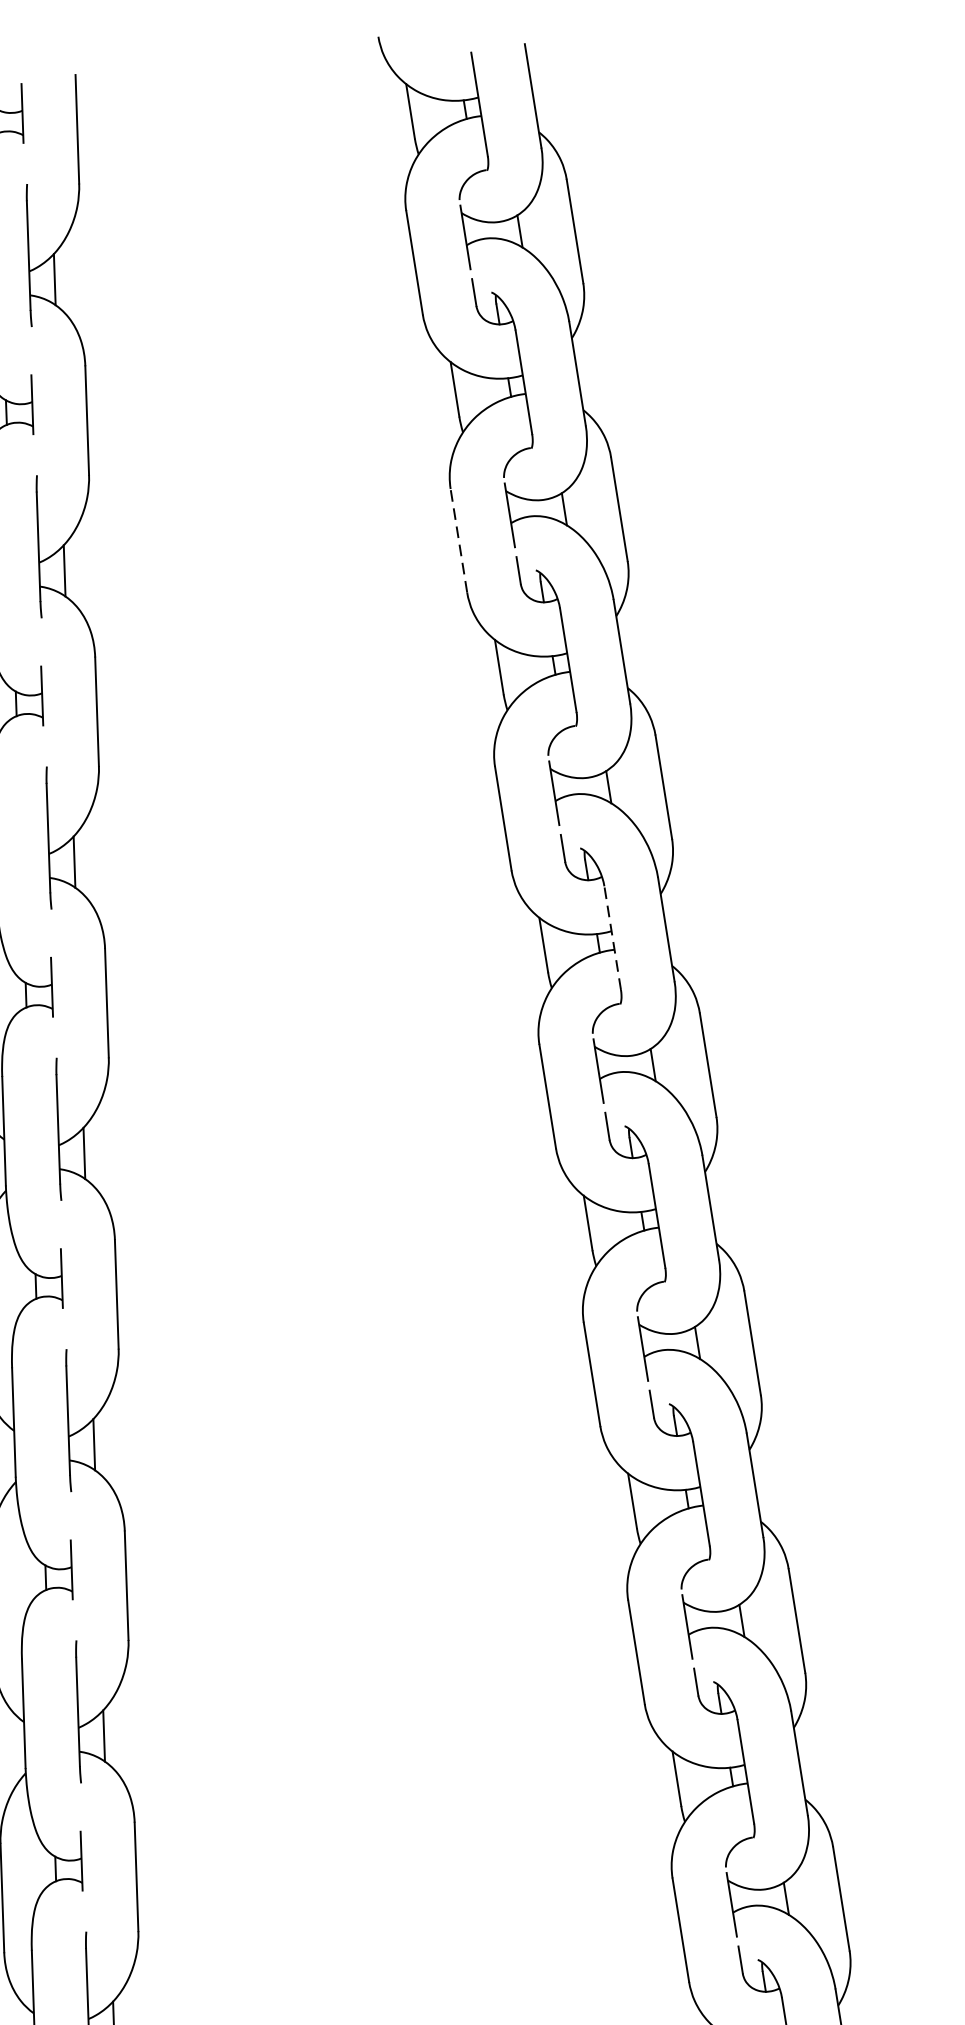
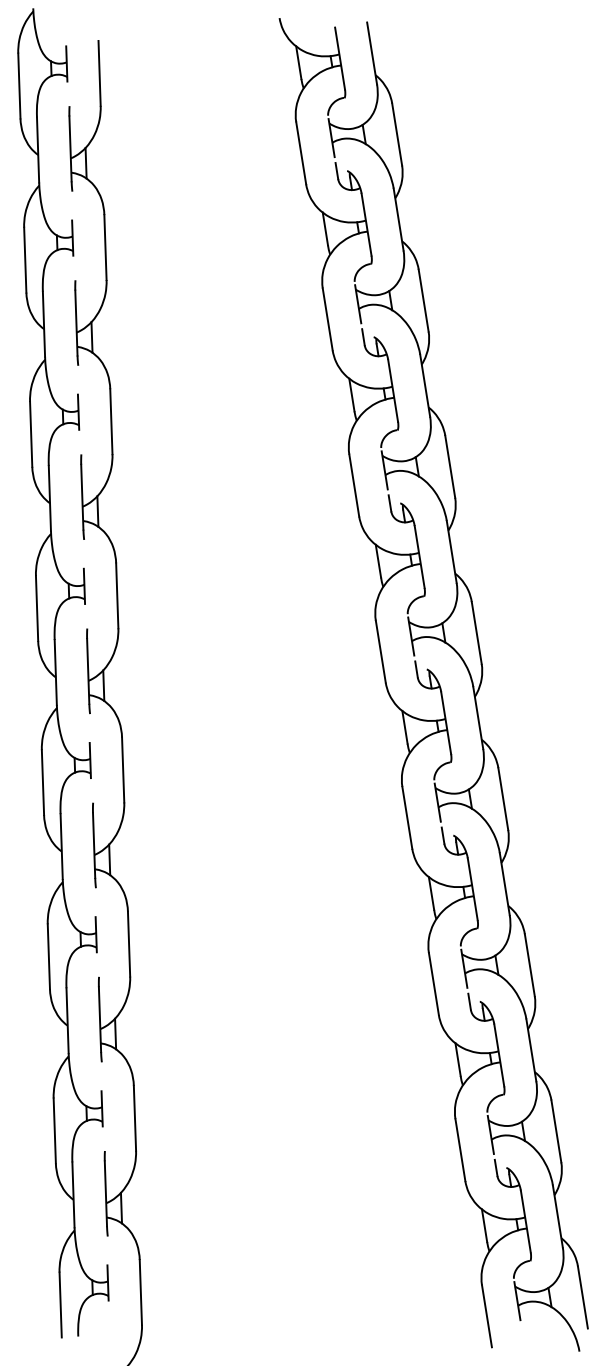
line: (458, 539) -> (327, 318), dashed -> solid
line: (612, 937) -> (419, 556), dashed -> solid

